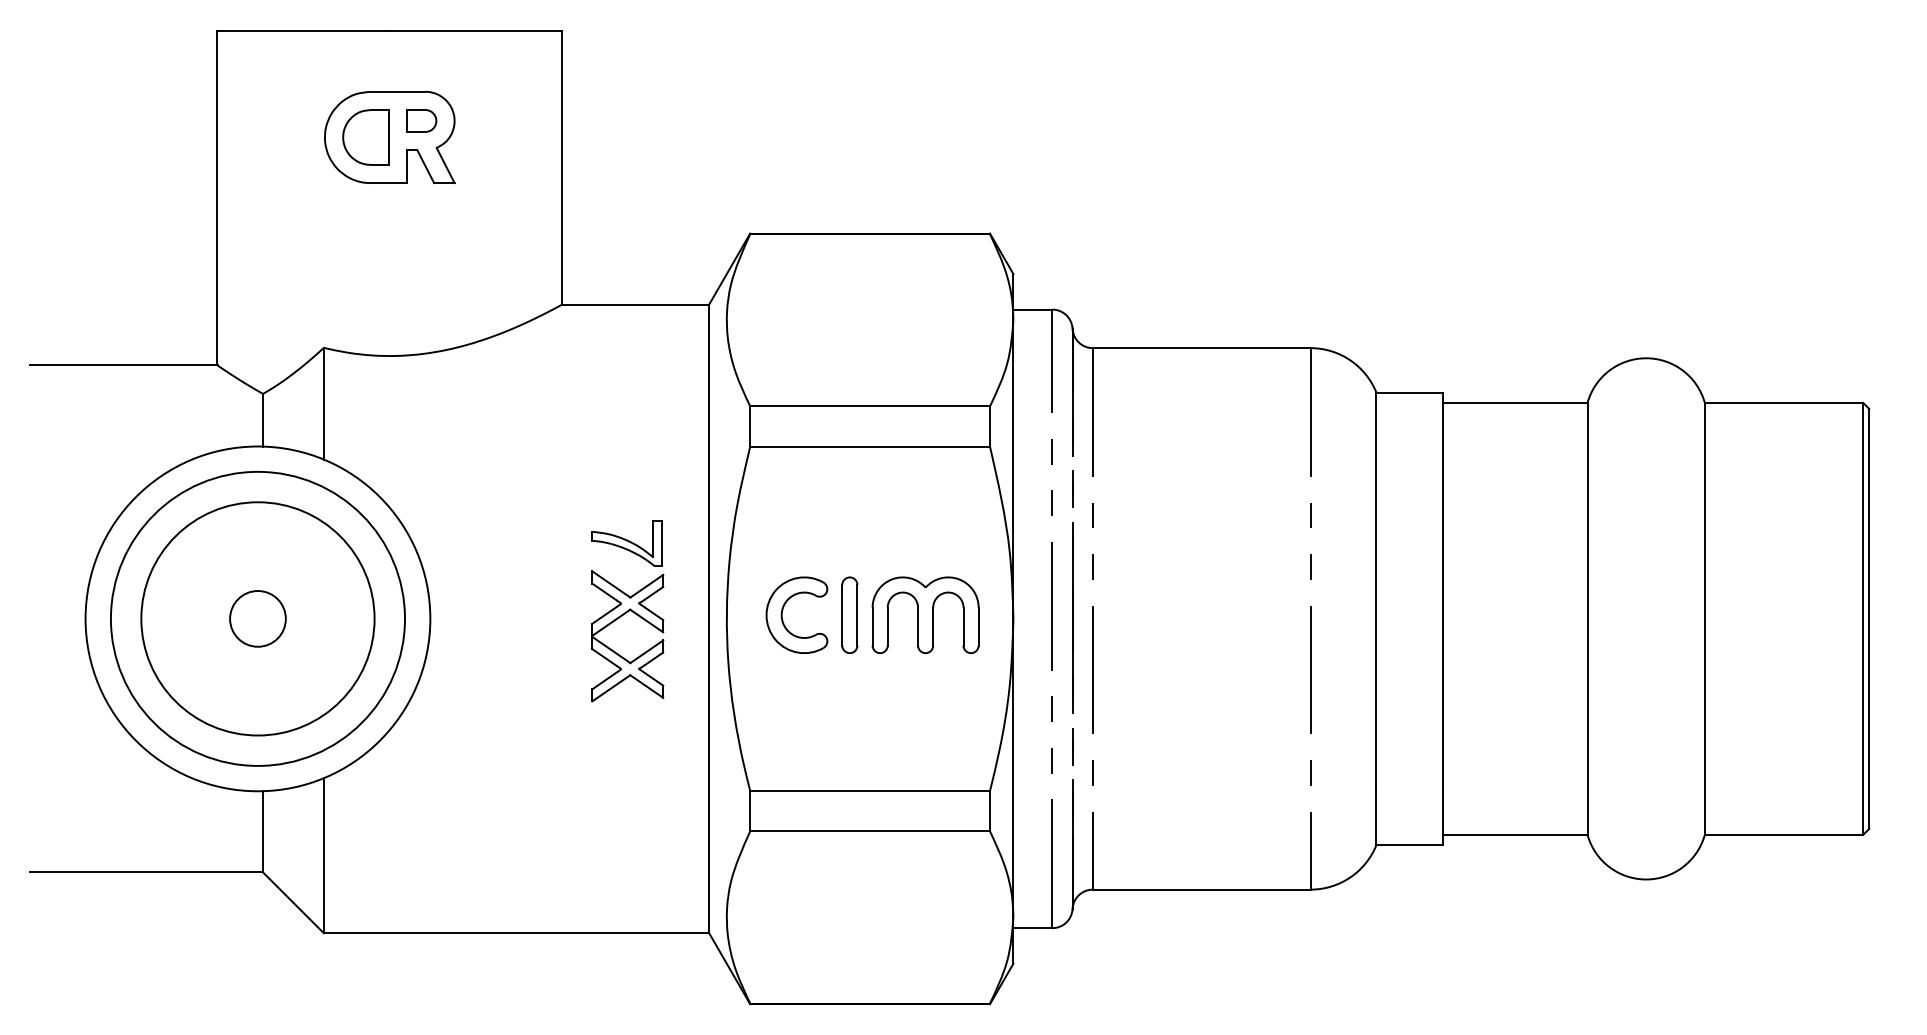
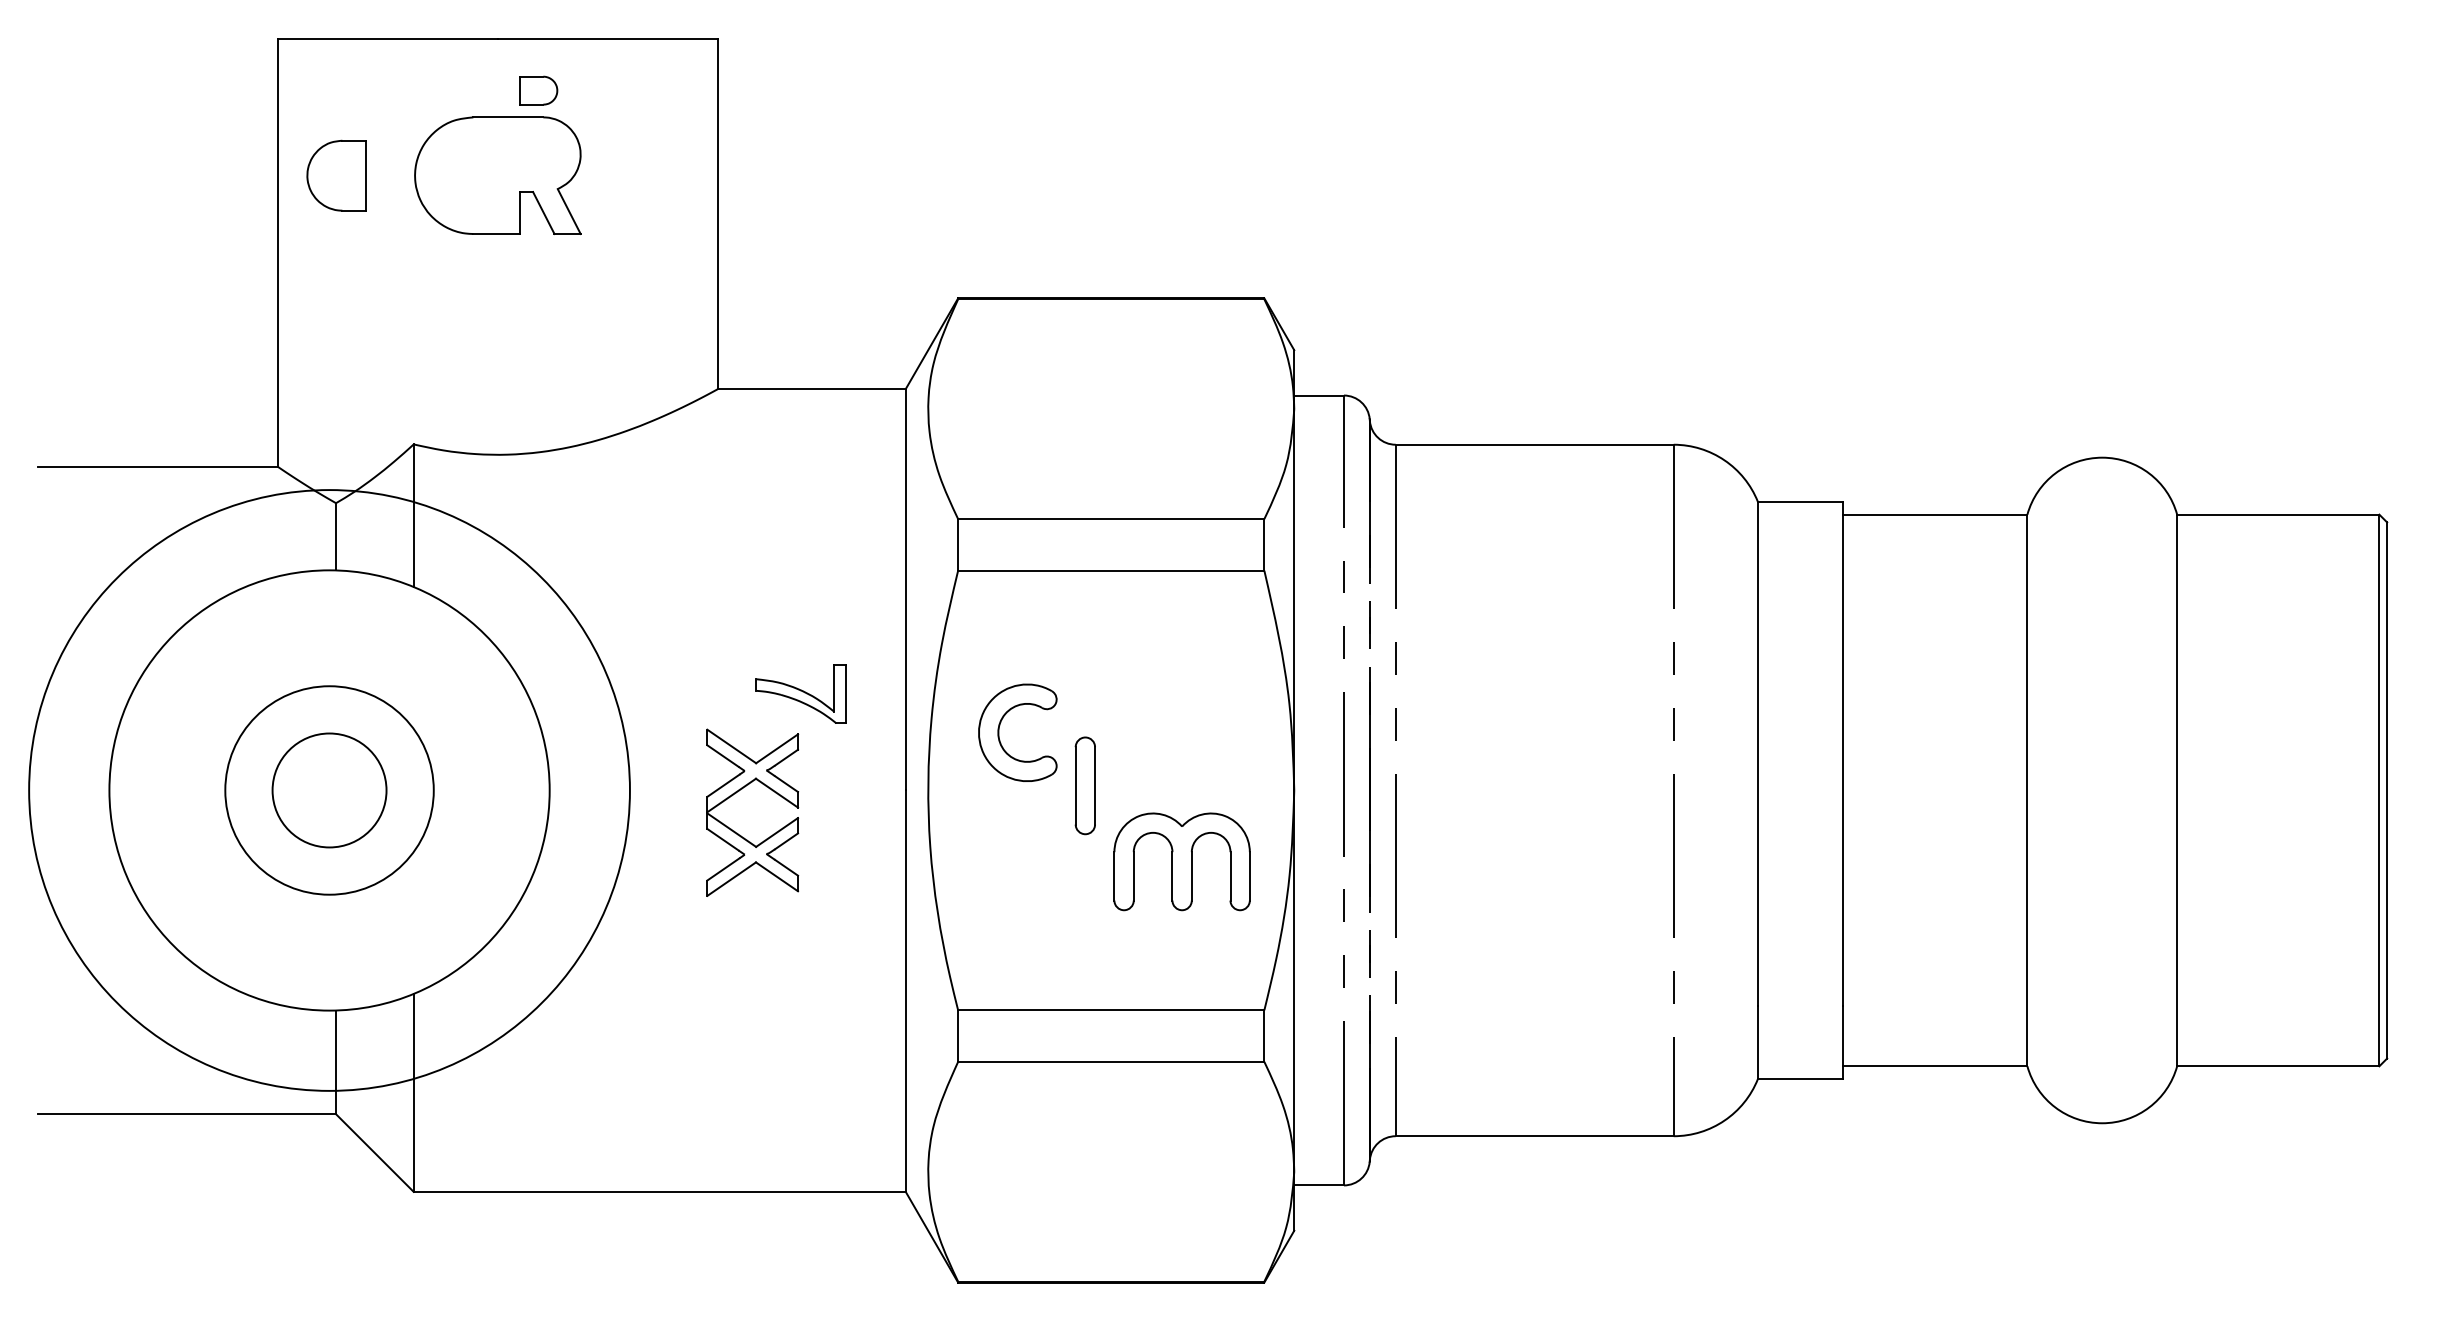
part: (421, 120) -> (538, 90), moved
part: (365, 137) -> (336, 175), moved
part: (782, 614) -> (999, 732), moved
part: (925, 614) -> (1181, 861), moved
circle: (257, 618) -> (329, 790), size x0.7
circle: (257, 618) -> (329, 790), size x1.6
circle: (257, 618) -> (329, 790), size x1.6
part: (617, 619) -> (739, 791), moved

